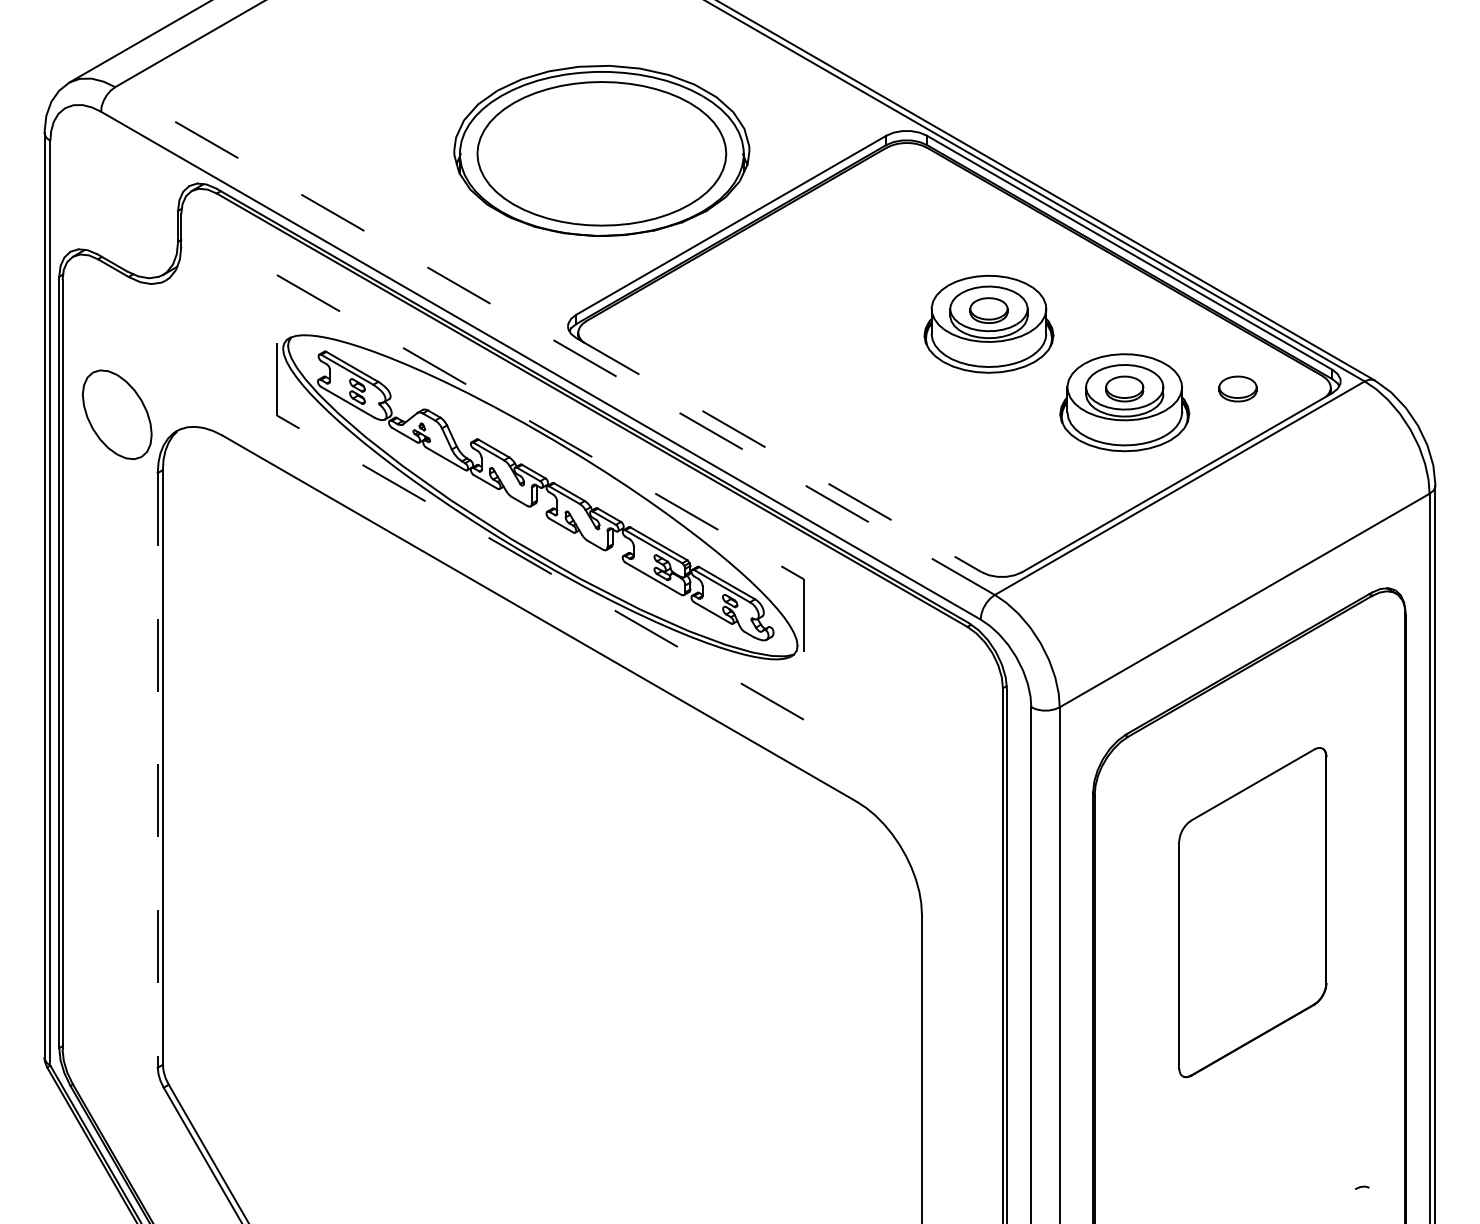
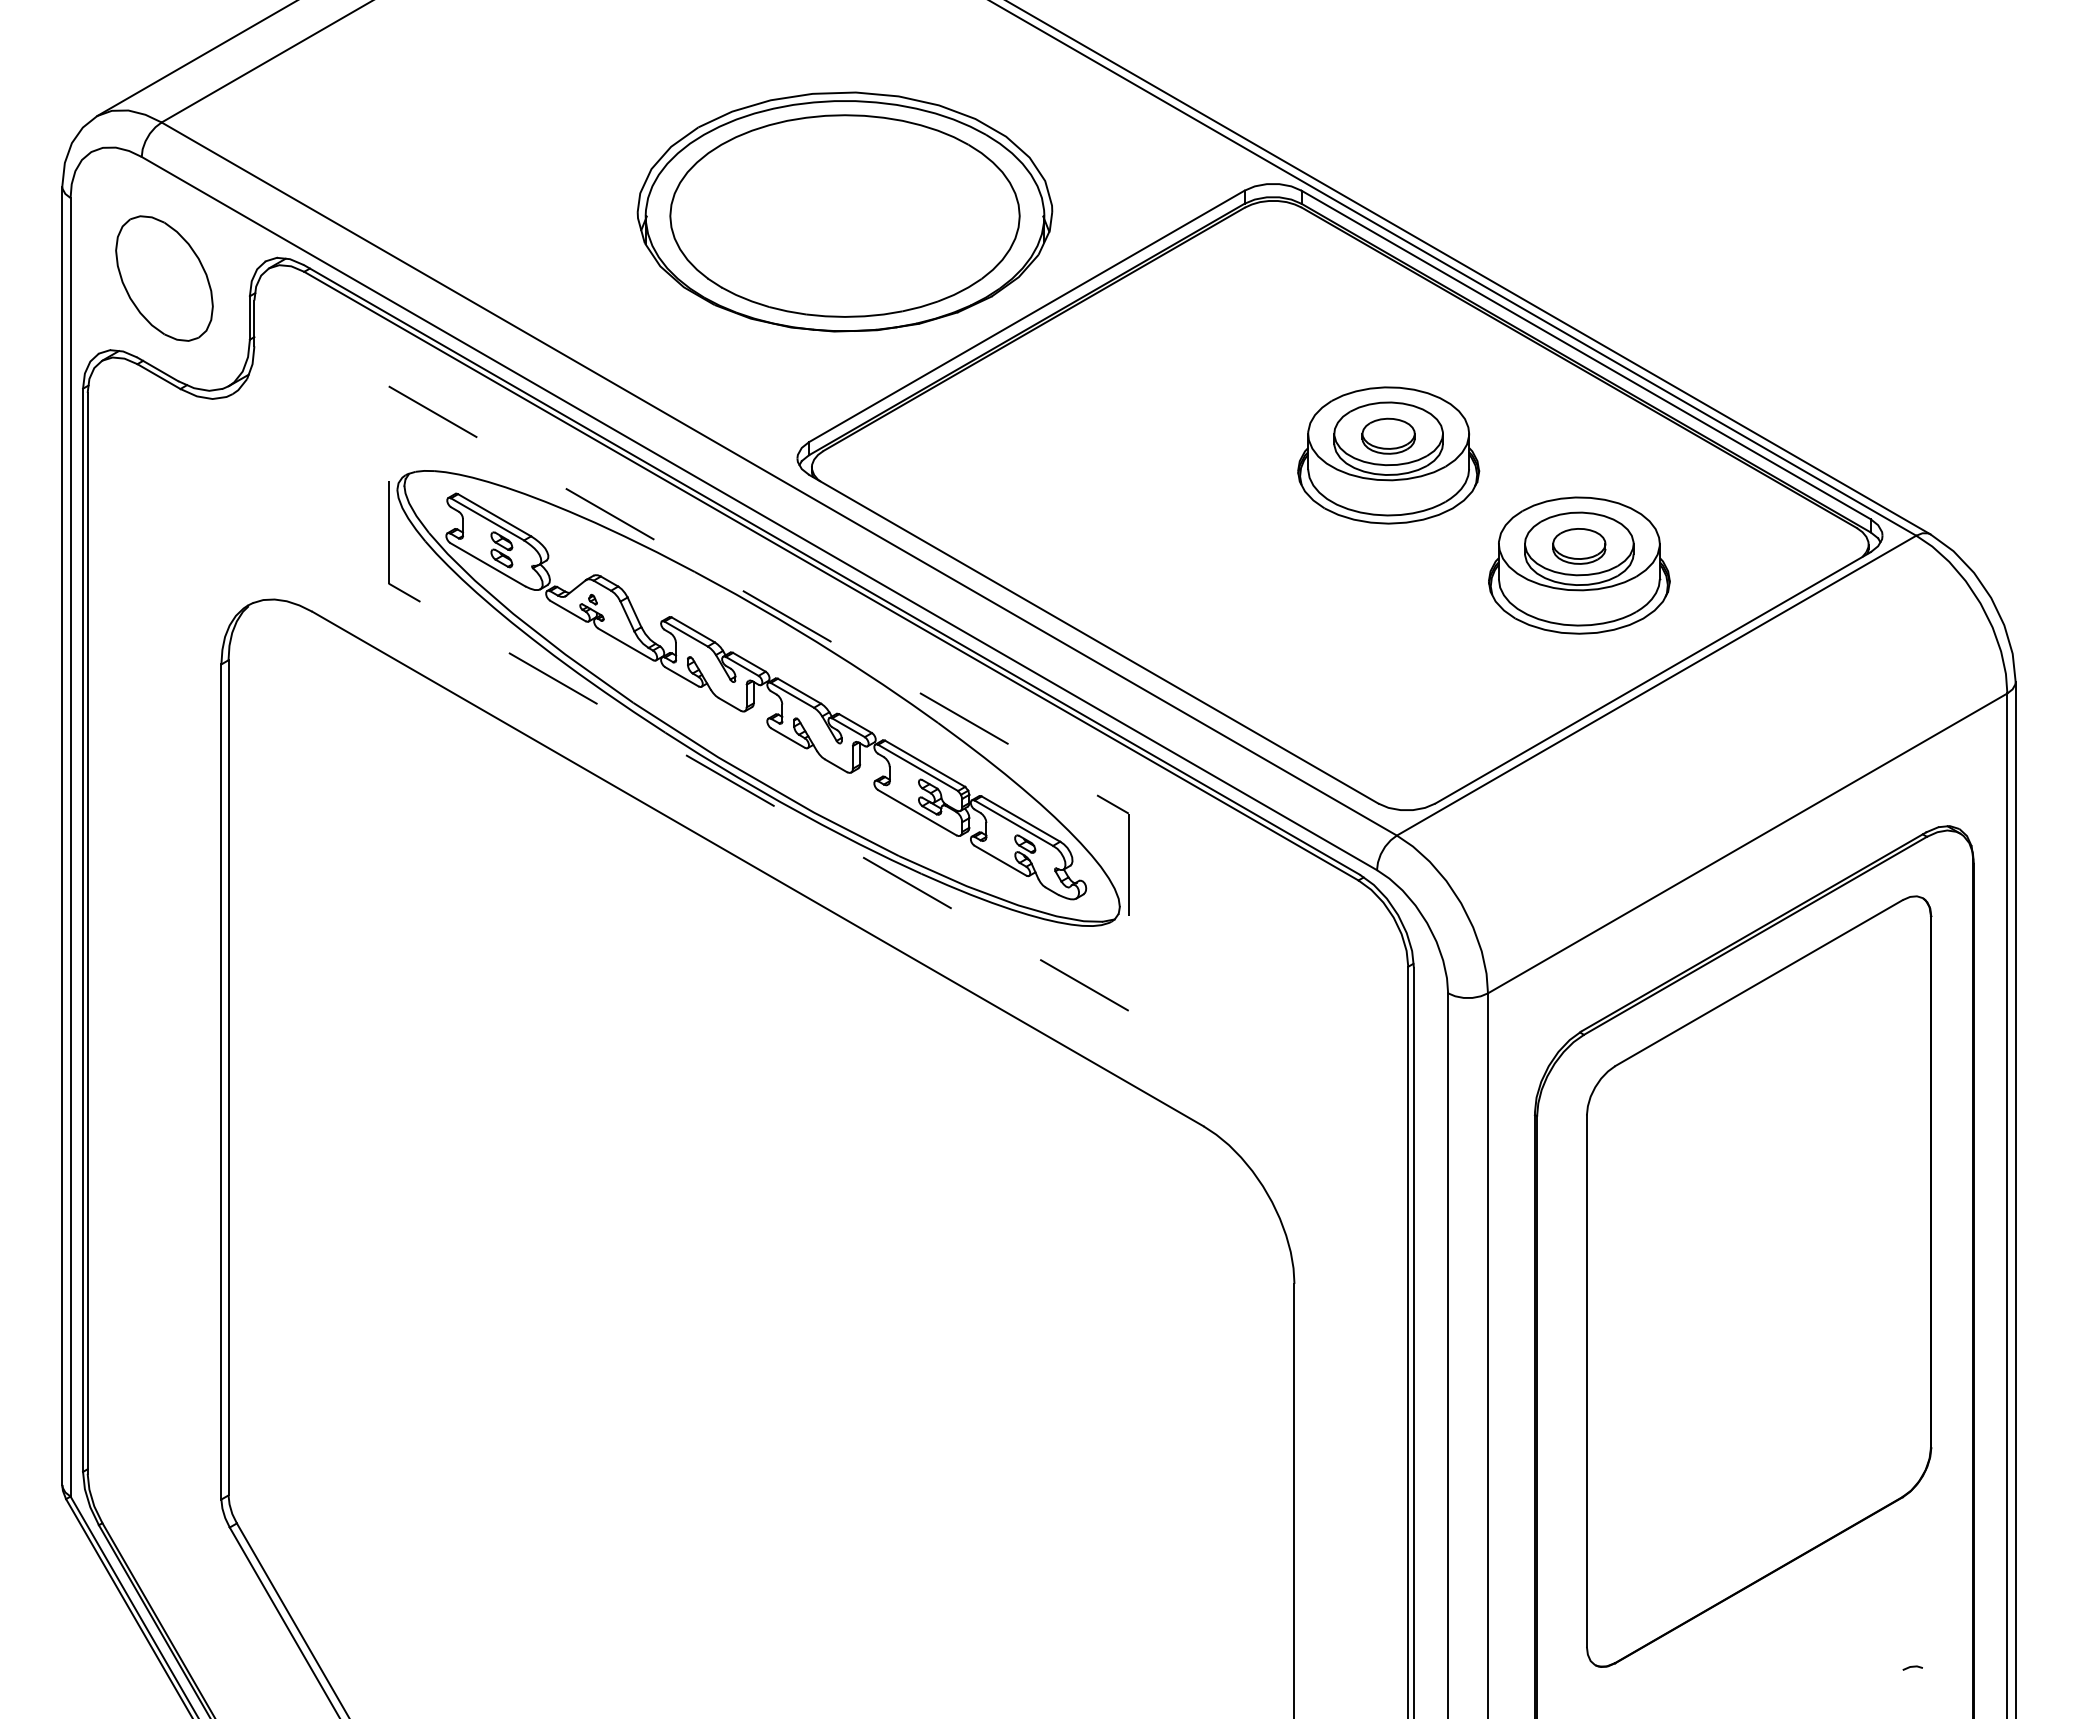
line: (554, 340) -> (778, 478), dashed -> solid
part: (1238, 389) -> (1738, 546), removed
part: (117, 414) -> (164, 278), moved
line: (778, 455) -> (1093, 639), dashed -> solid
line: (157, 770) -> (221, 1081), dashed -> solid
part: (1253, 912) -> (1759, 1281), size x1.67

